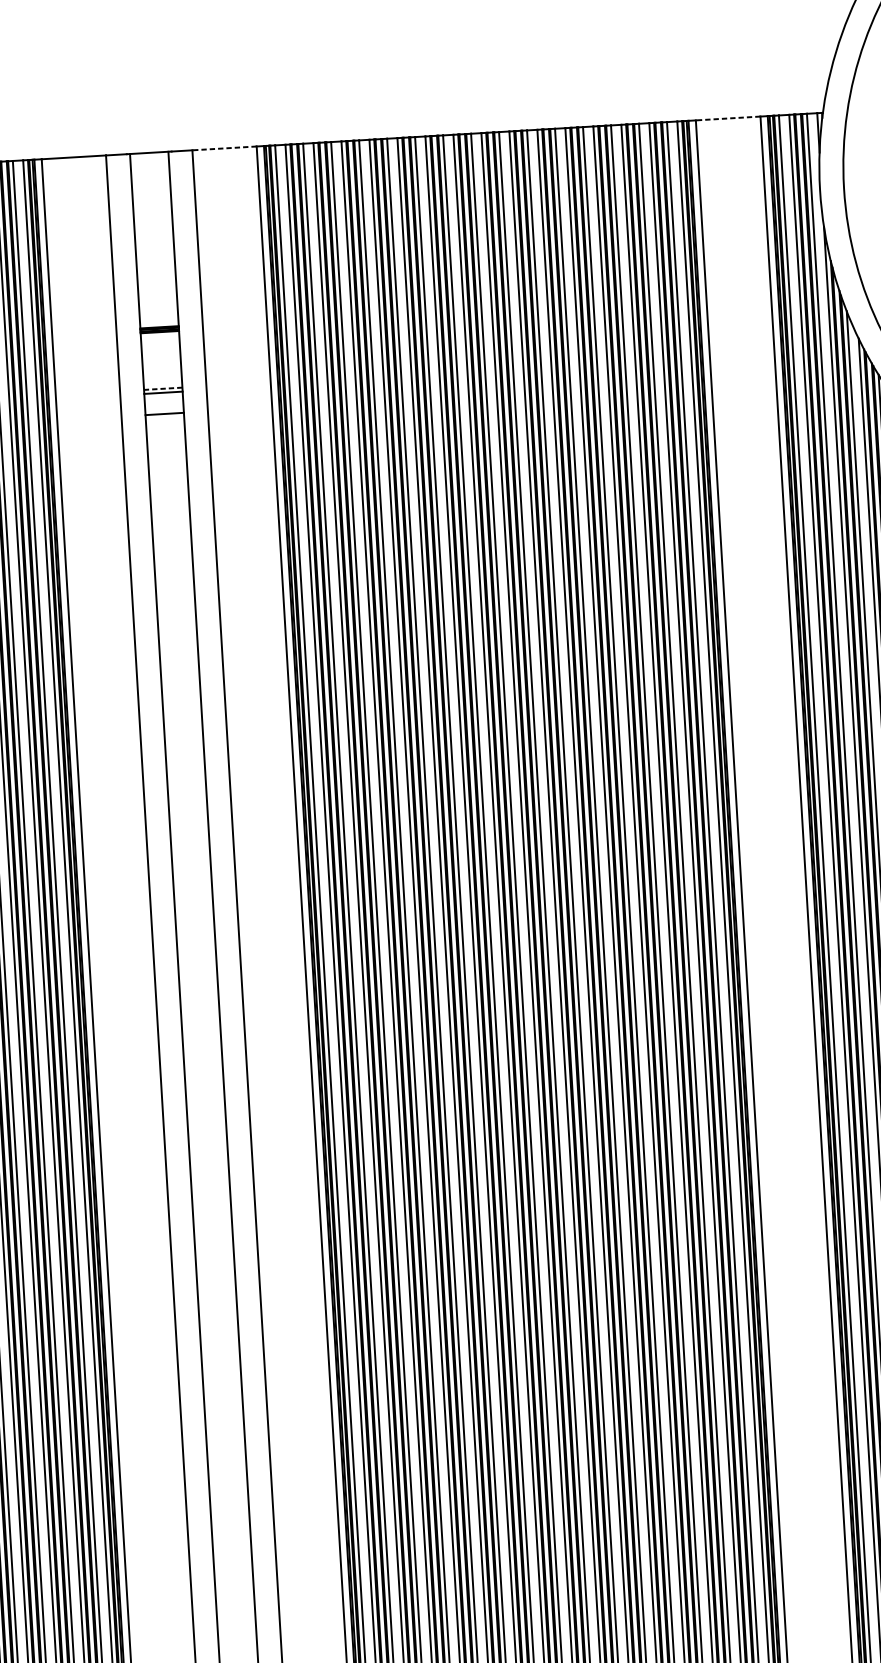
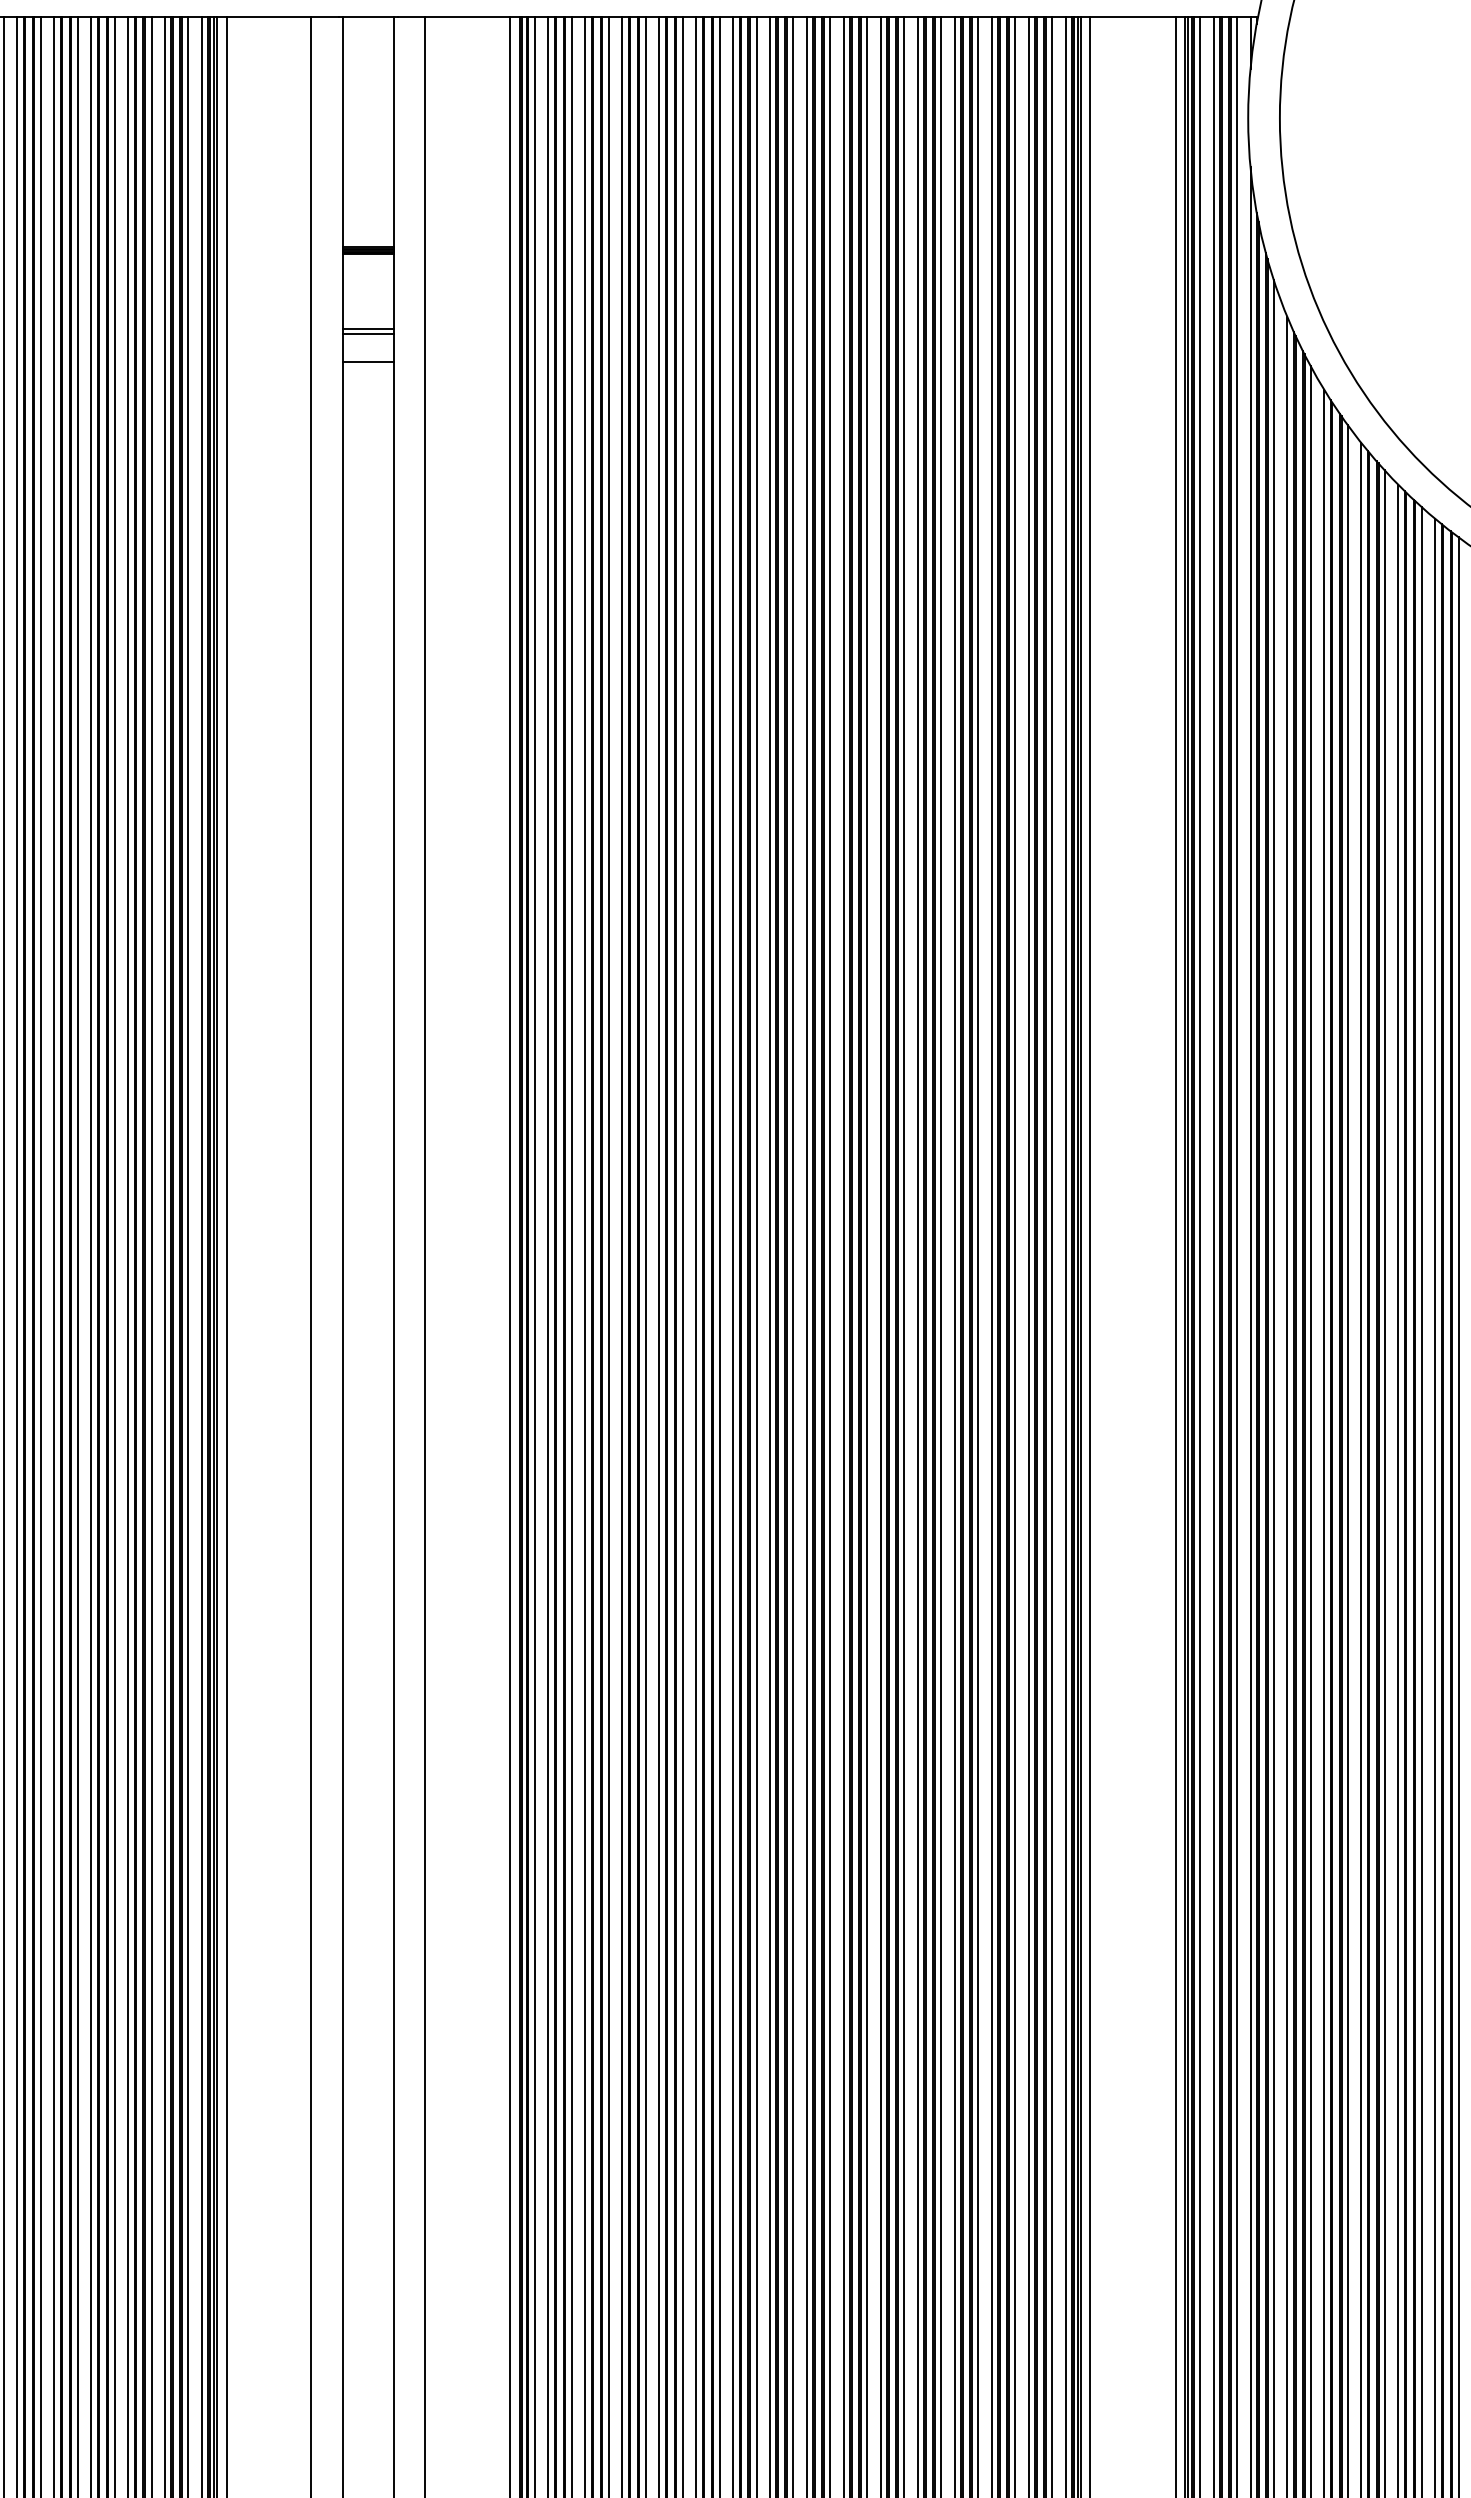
line: (727, 118) -> (1132, 17), dashed -> solid
line: (224, 148) -> (467, 17), dashed -> solid
line: (162, 388) -> (367, 328), dashed -> solid

